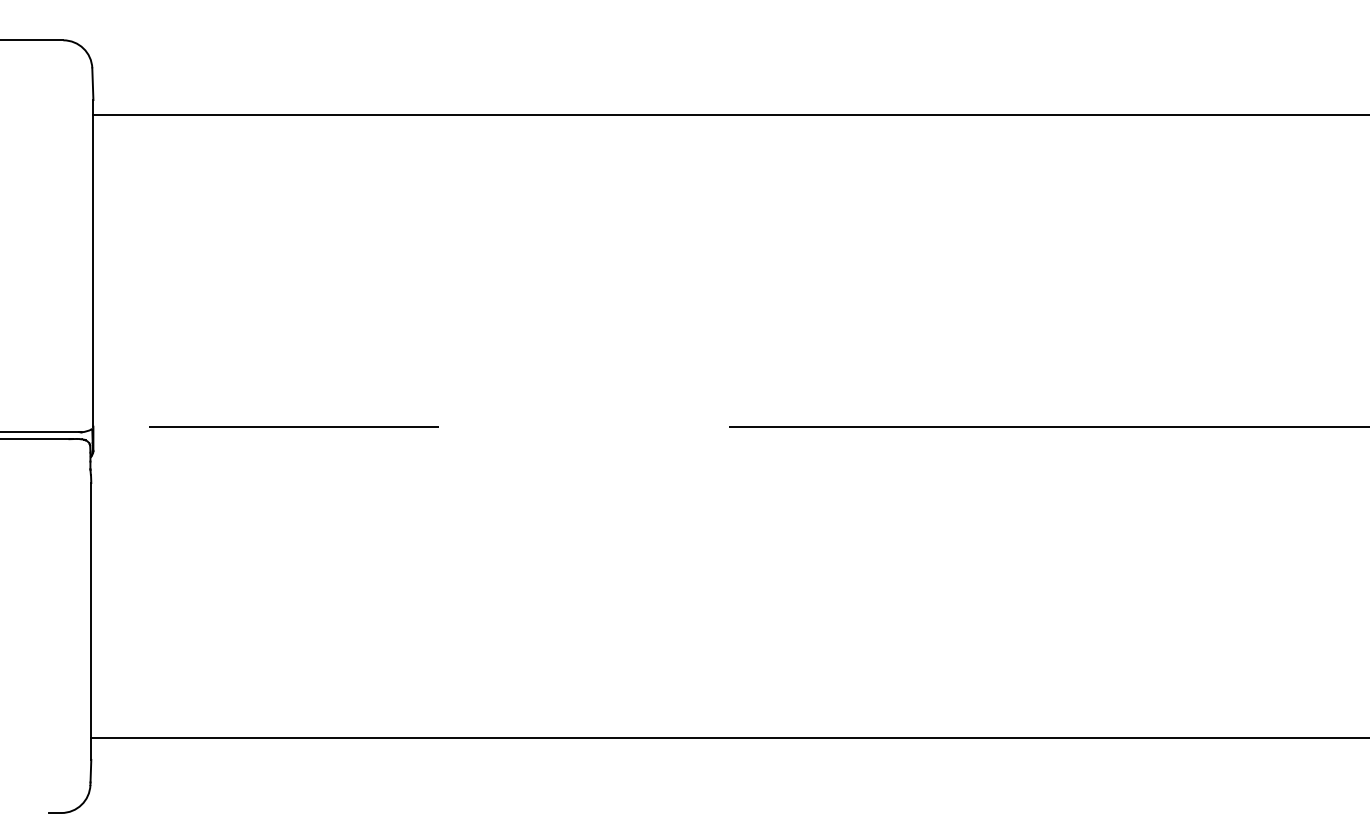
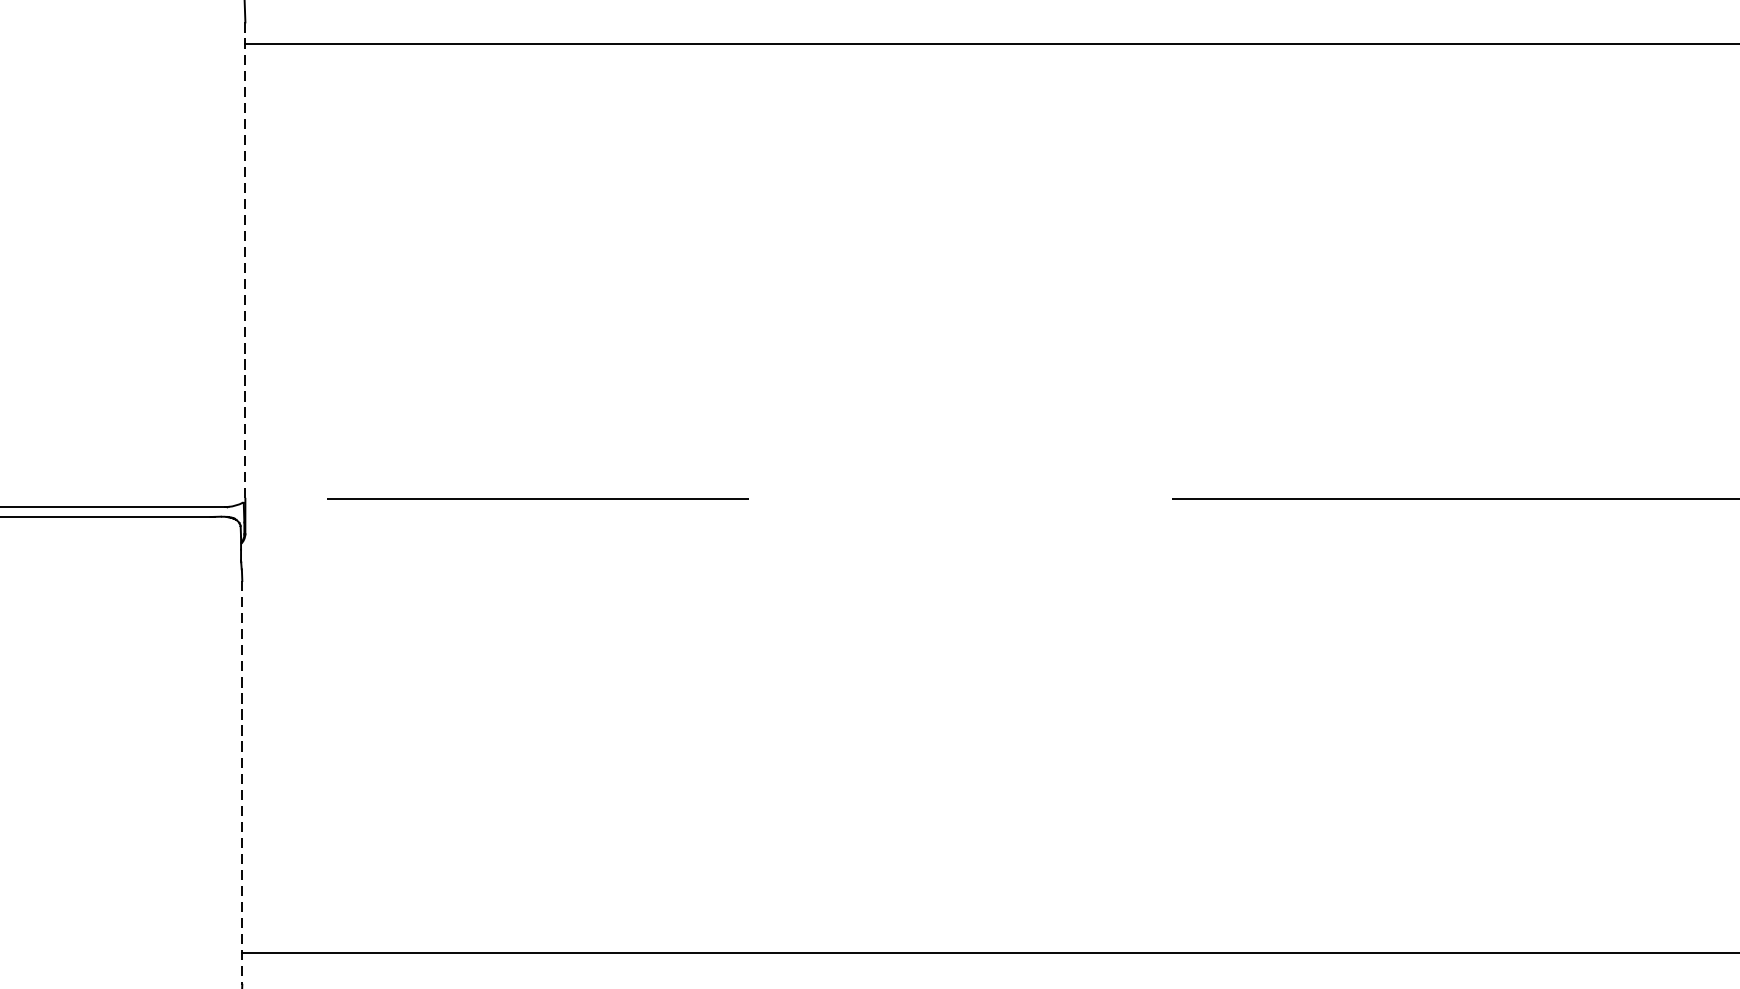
line: (93, 263) -> (245, 260), solid -> dashed
line: (91, 621) -> (242, 782), solid -> dashed

